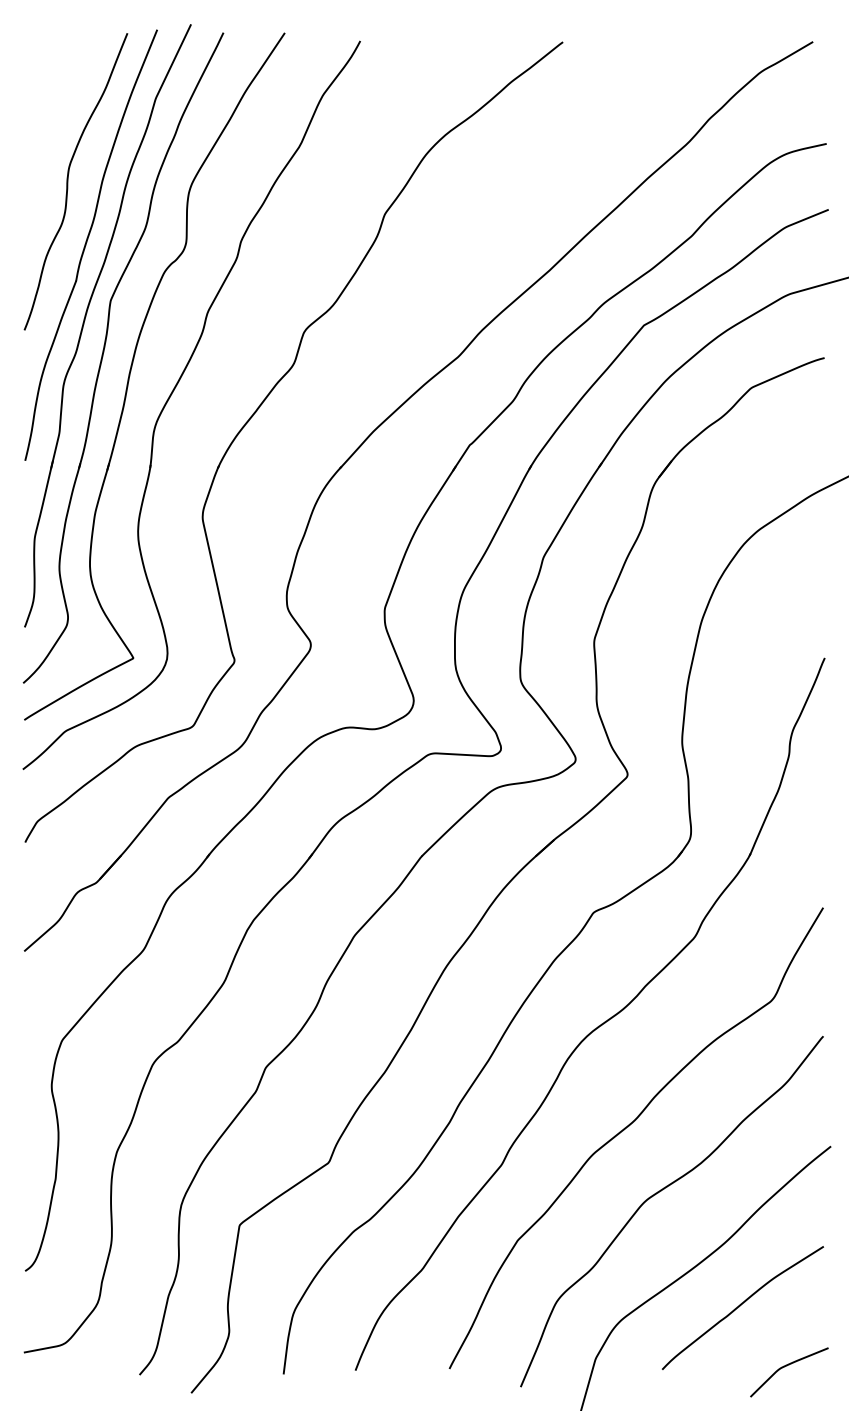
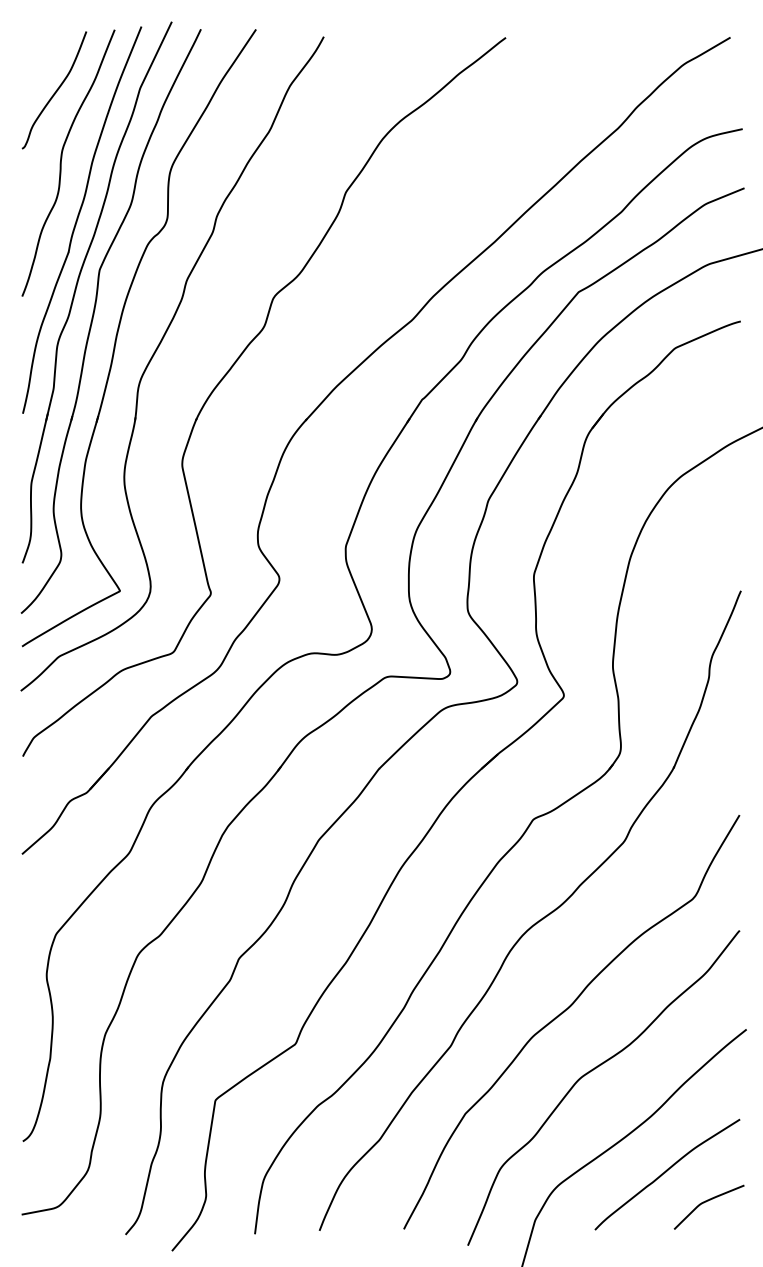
curve: (61, 101) -> (55, 91), added
curve: (787, 1366) -> (707, 1201), moved

